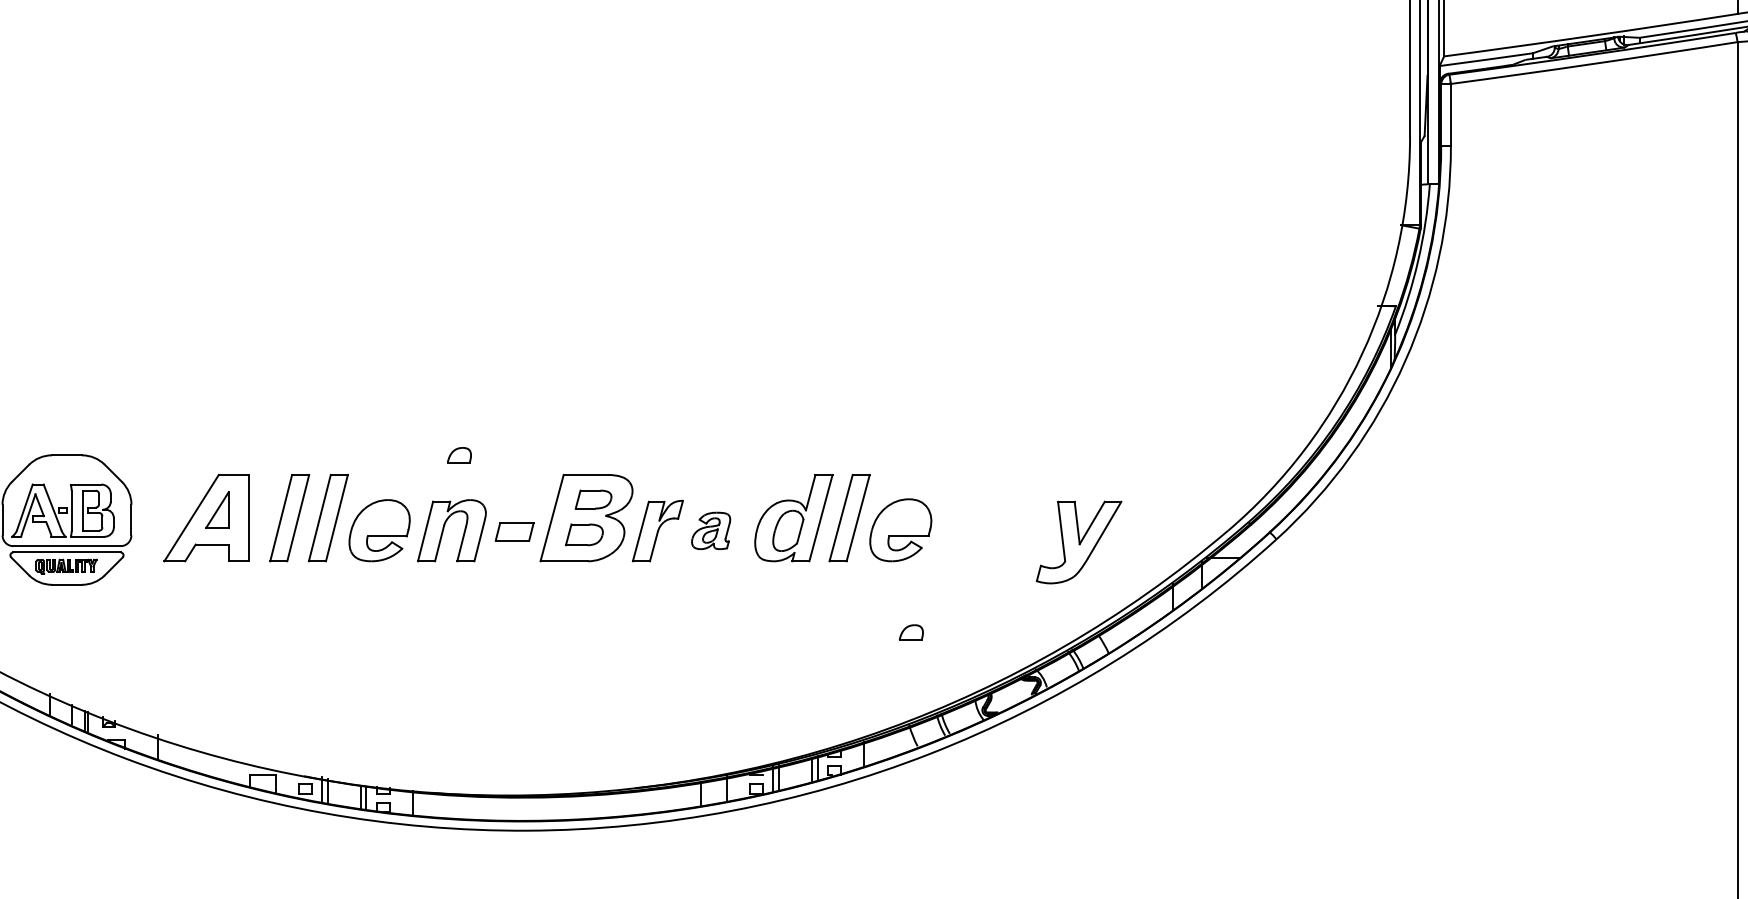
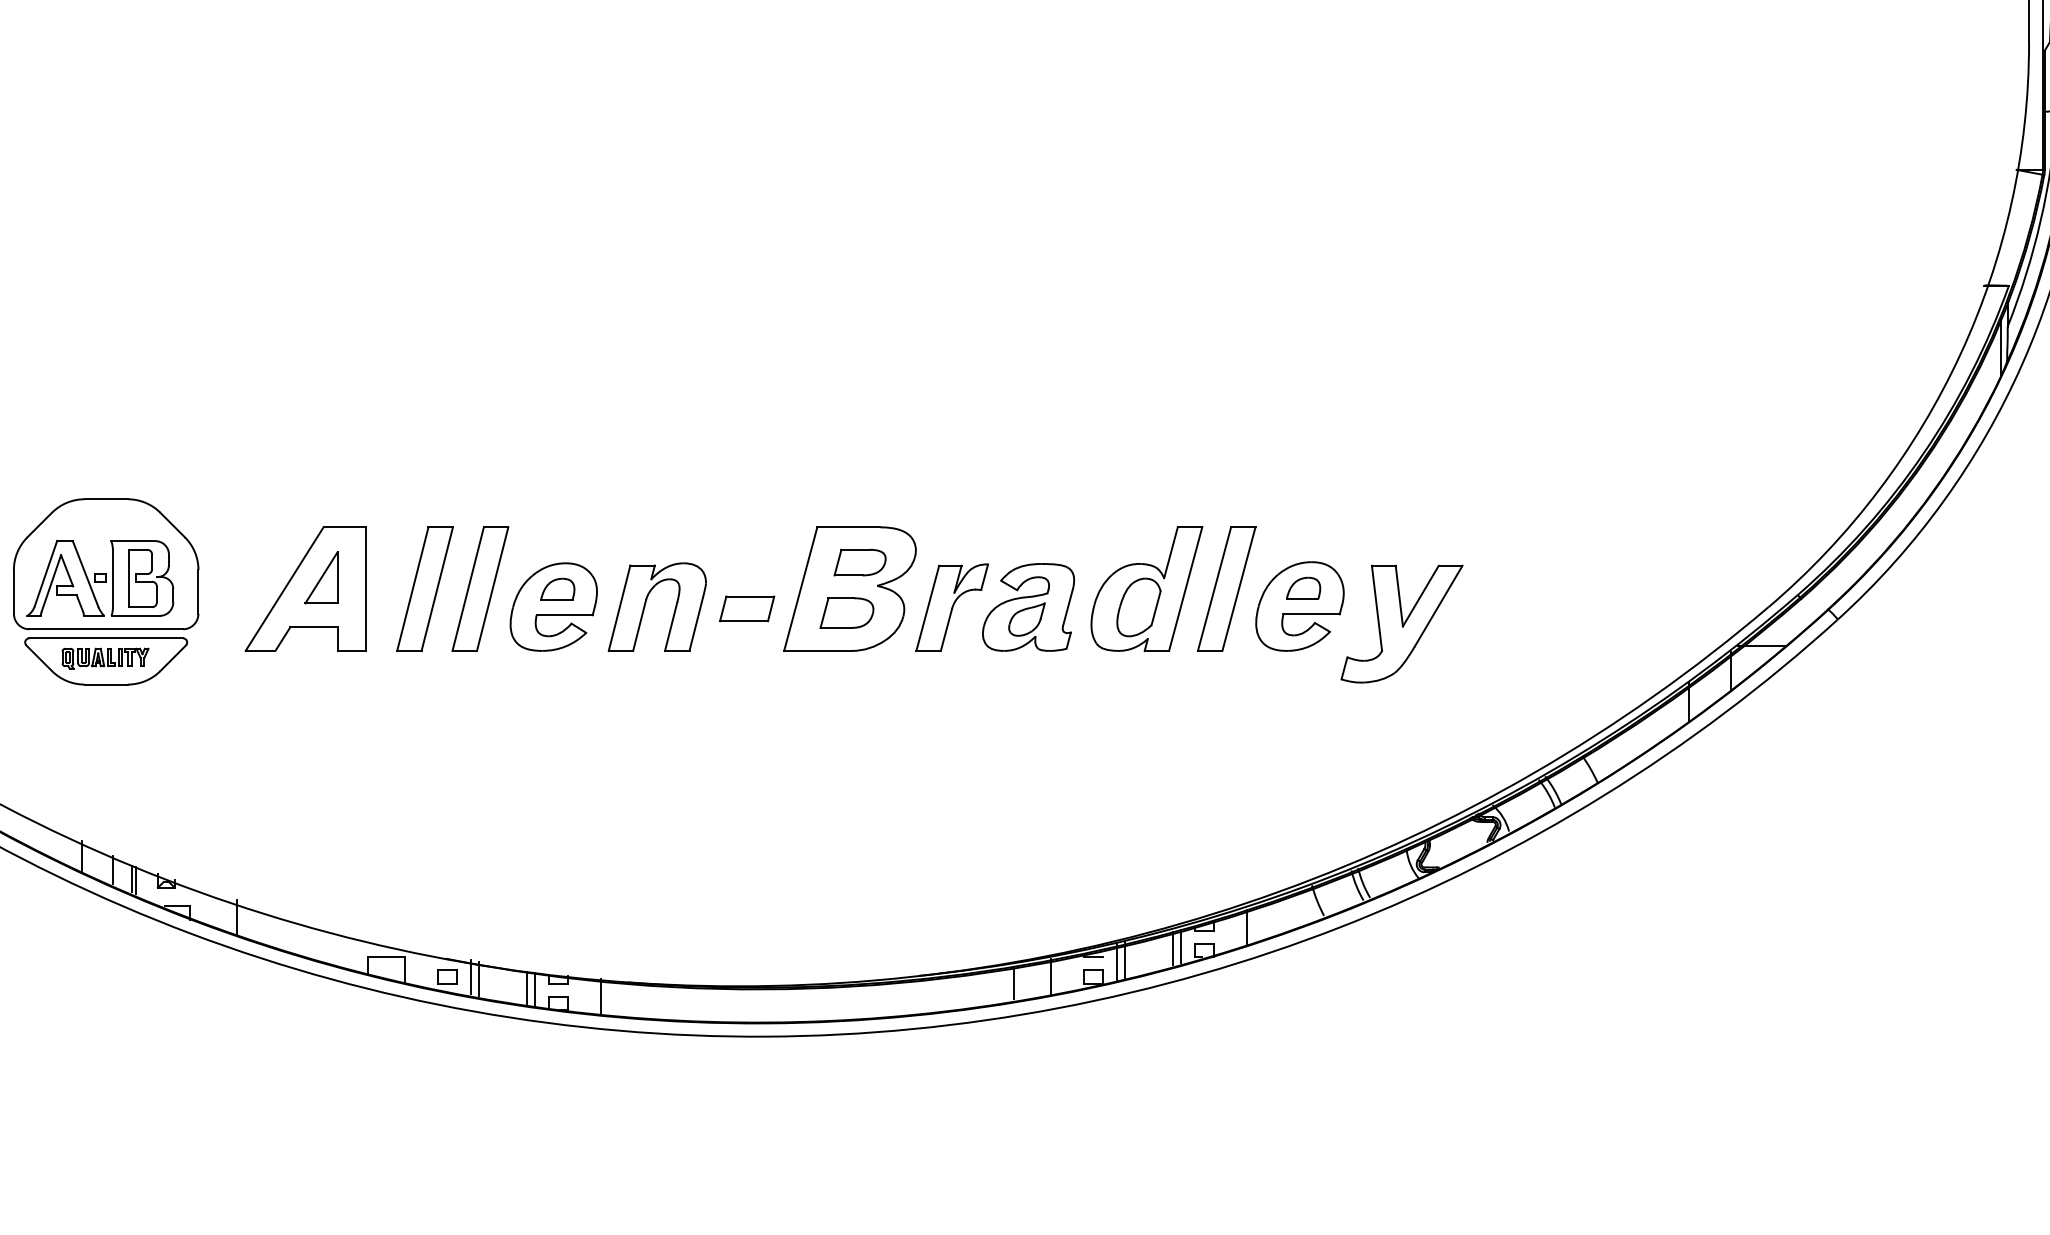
part: (459, 455) -> (557, 589), moved
part: (710, 530) -> (1027, 606), size x1.67
part: (1078, 542) -> (1401, 624), moved
part: (910, 632) -> (1302, 588), moved

